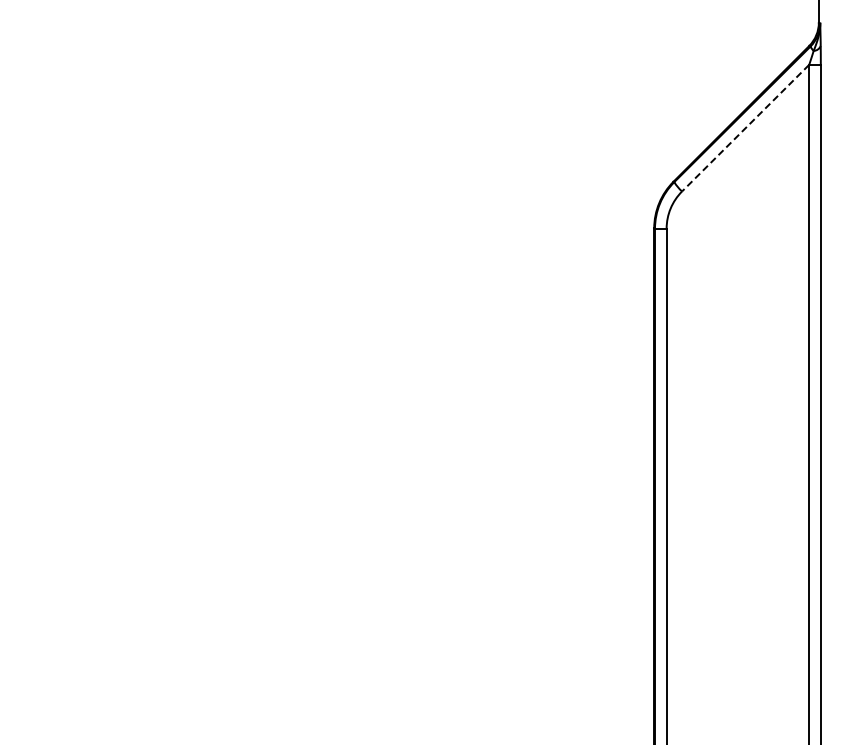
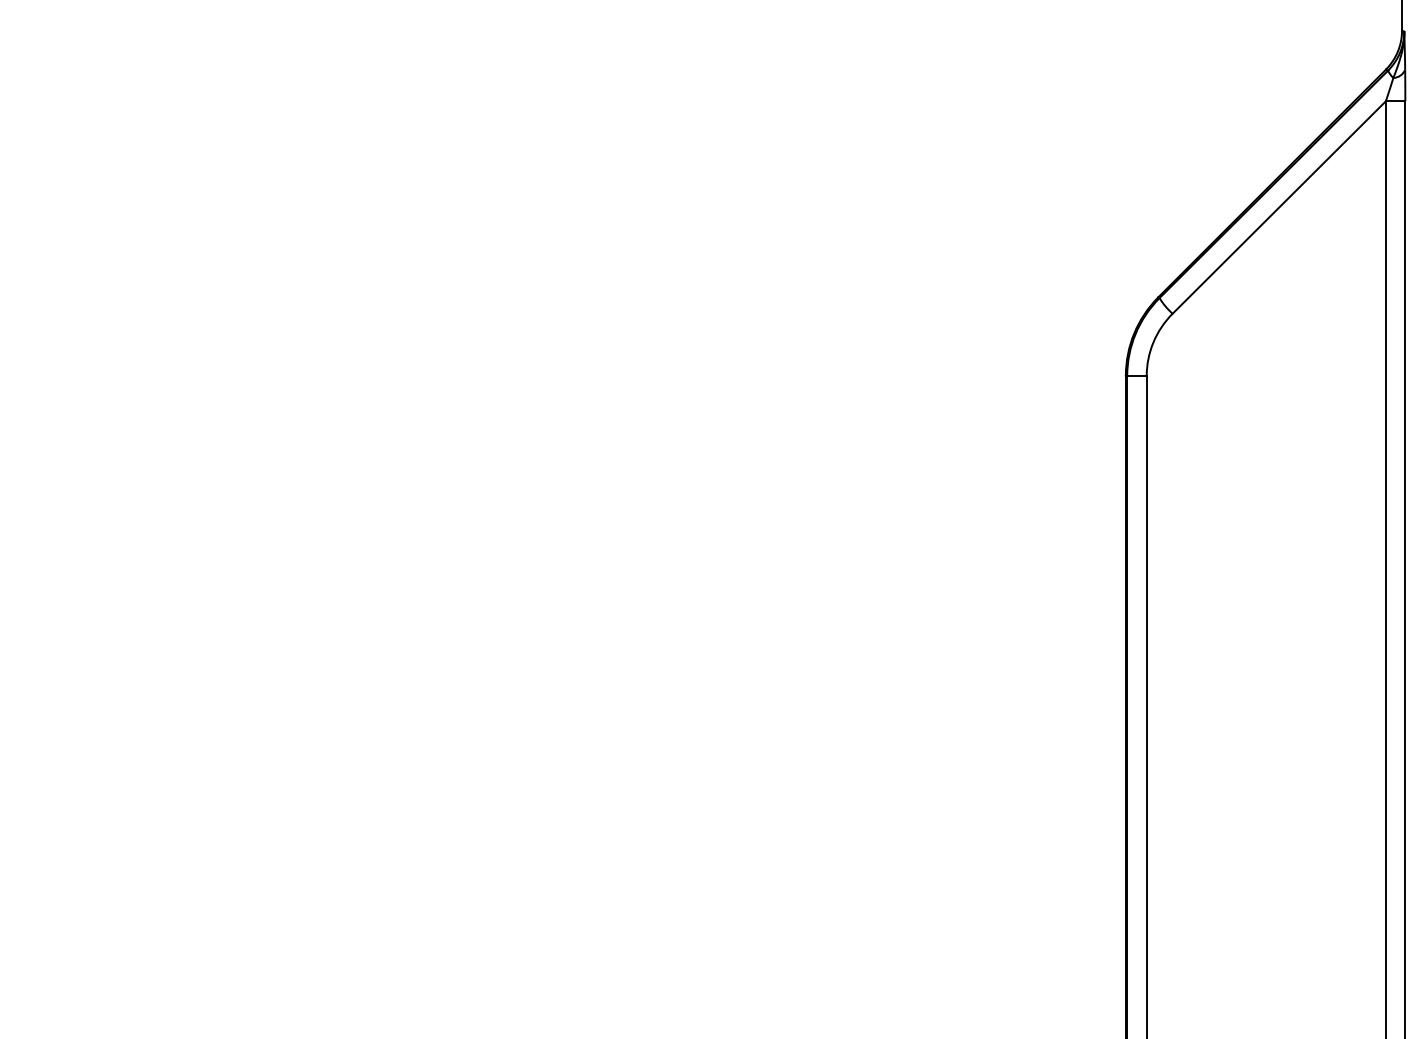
line: (745, 128) -> (1278, 208), dashed -> solid

